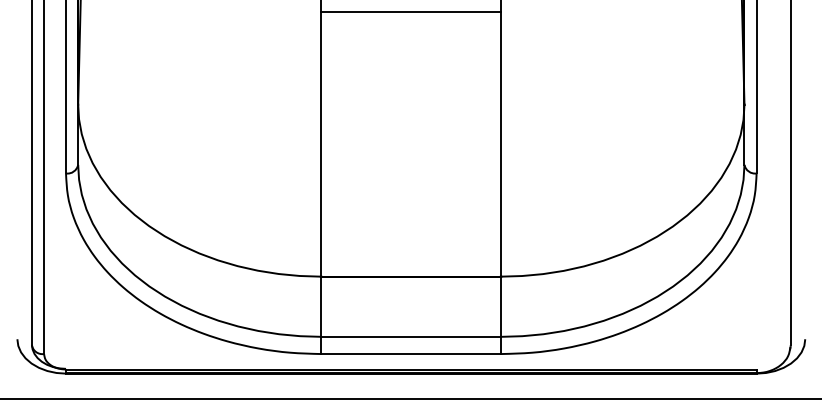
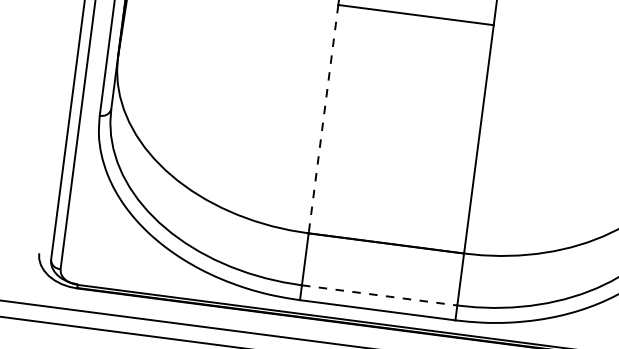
line: (321, 144) -> (323, 119), solid -> dashed
line: (411, 336) -> (379, 295), solid -> dashed

